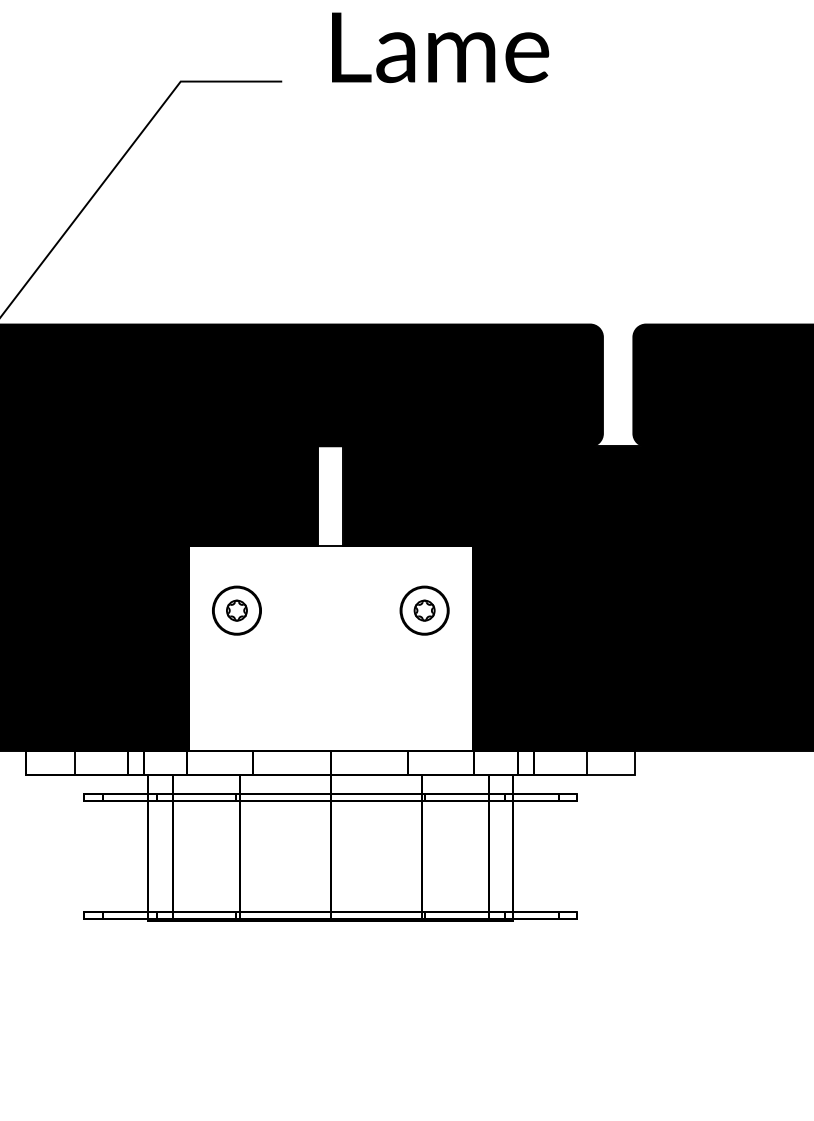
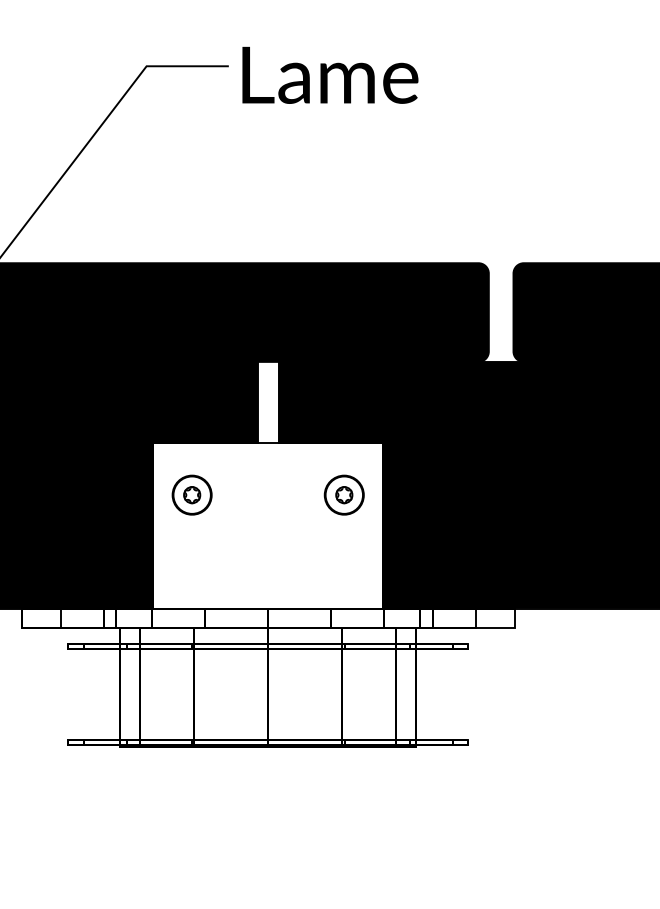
text: (440, 47) -> (330, 75), moved

